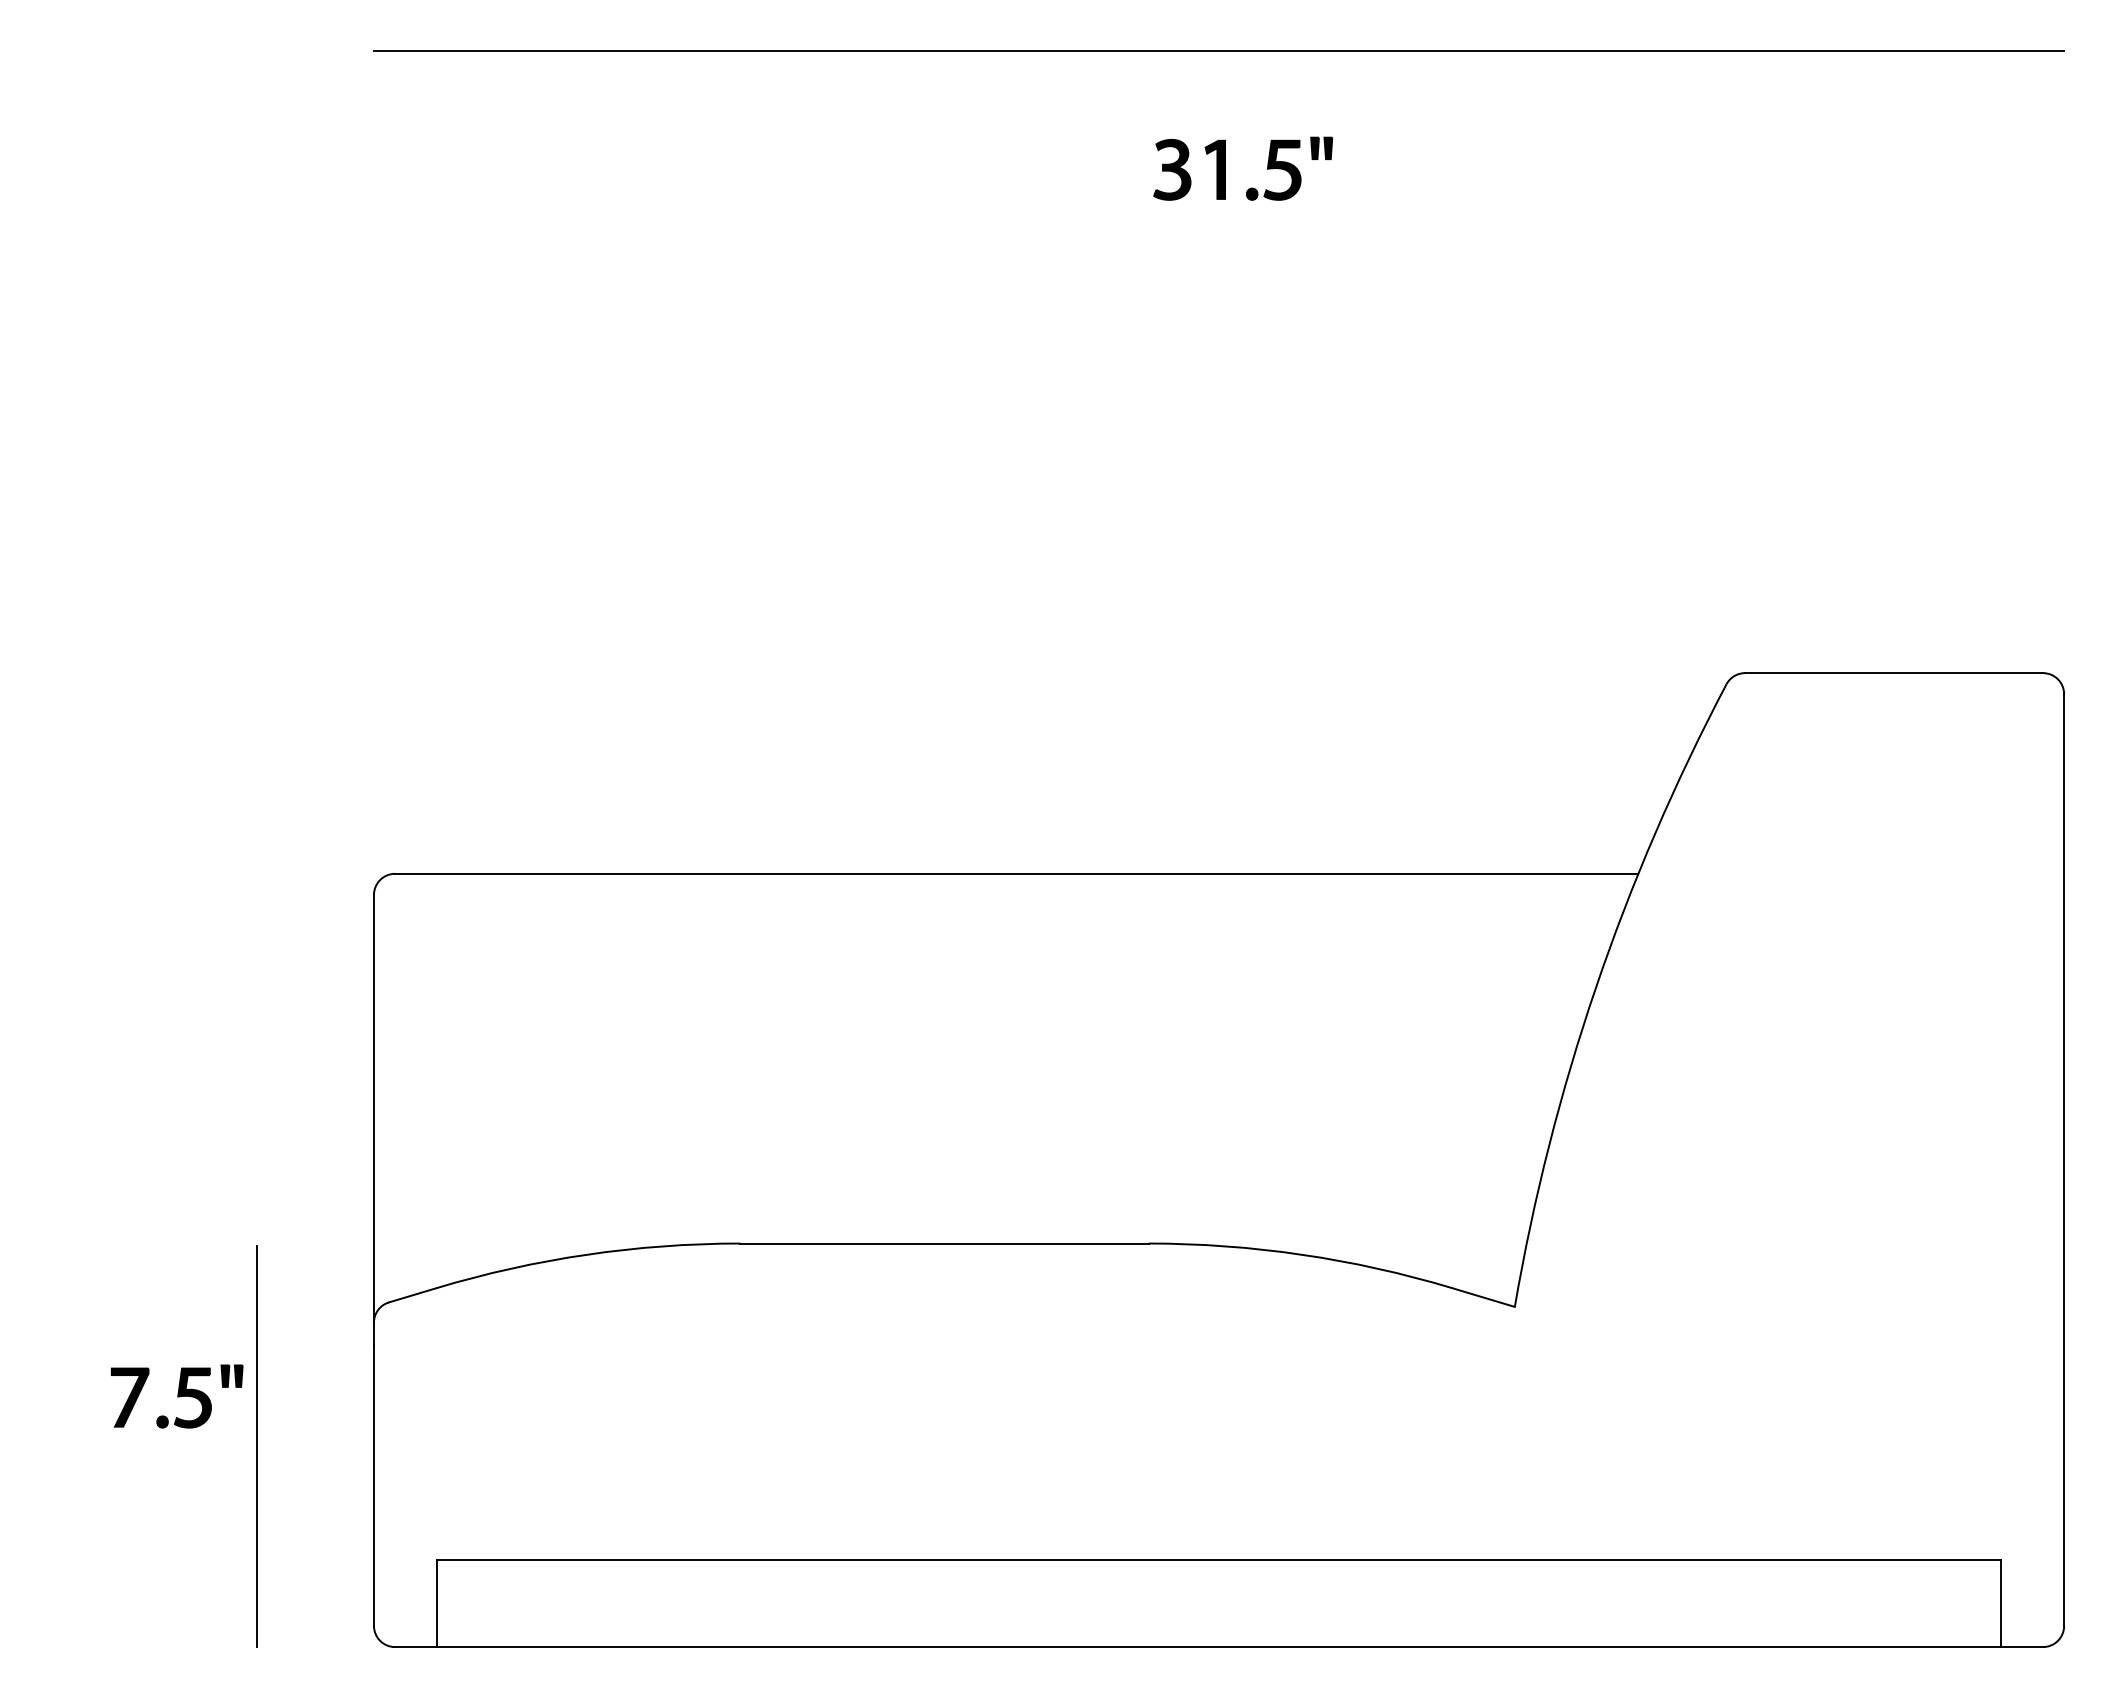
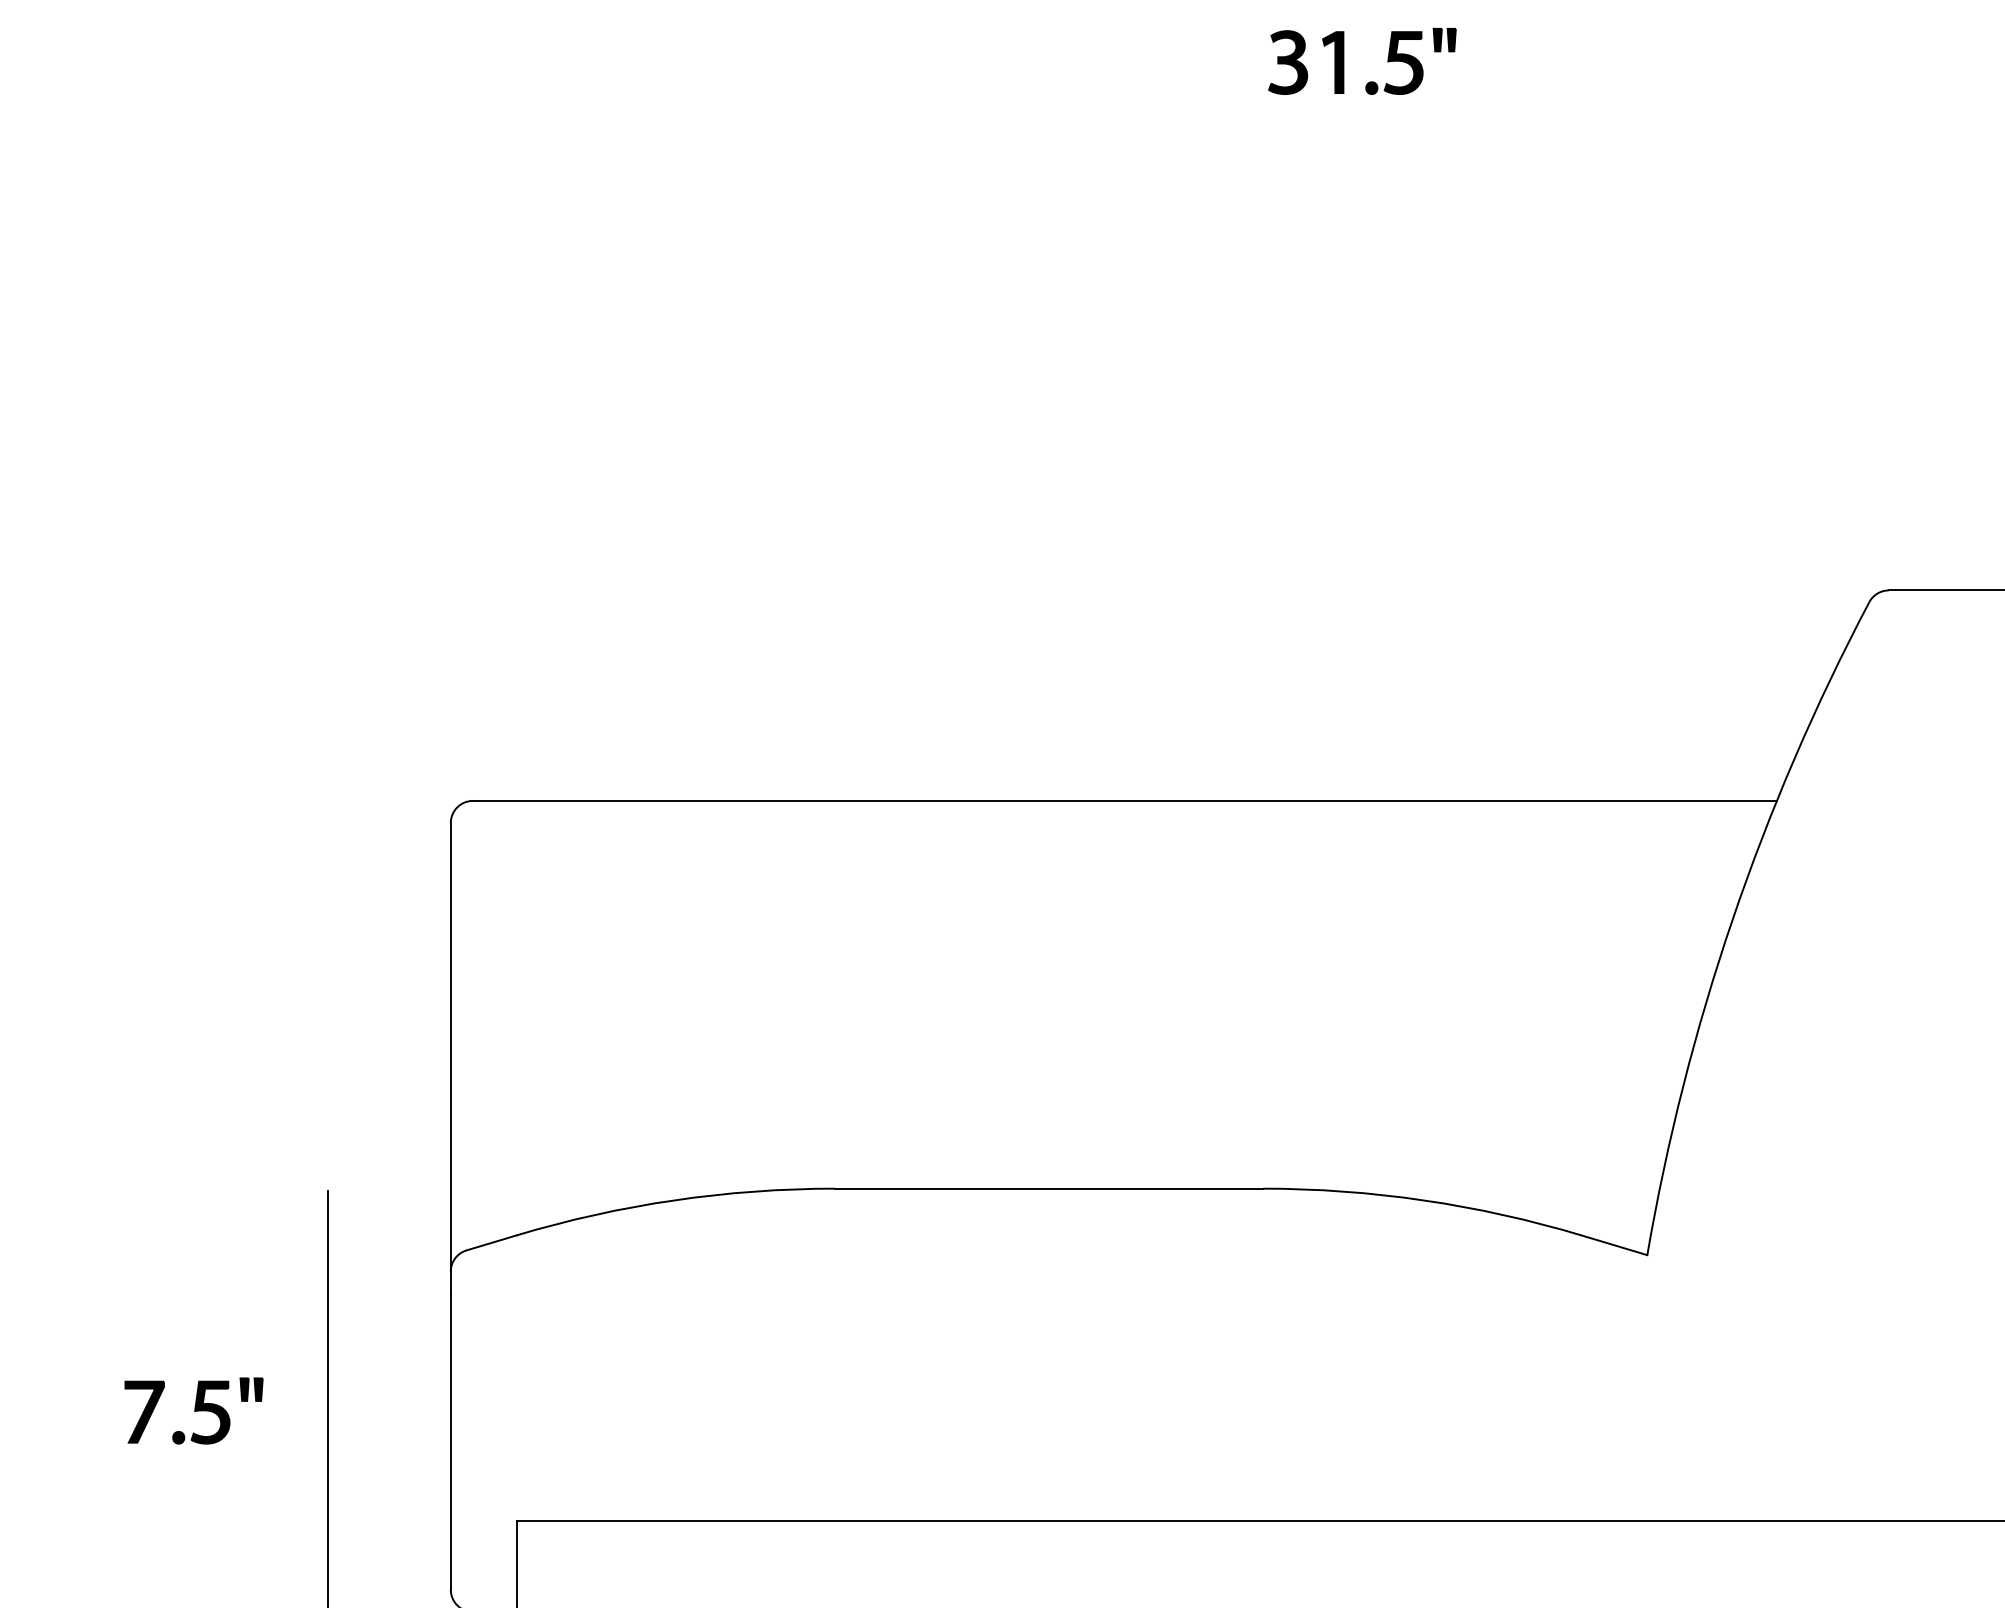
part: (176, 1396) -> (193, 1410), moved

